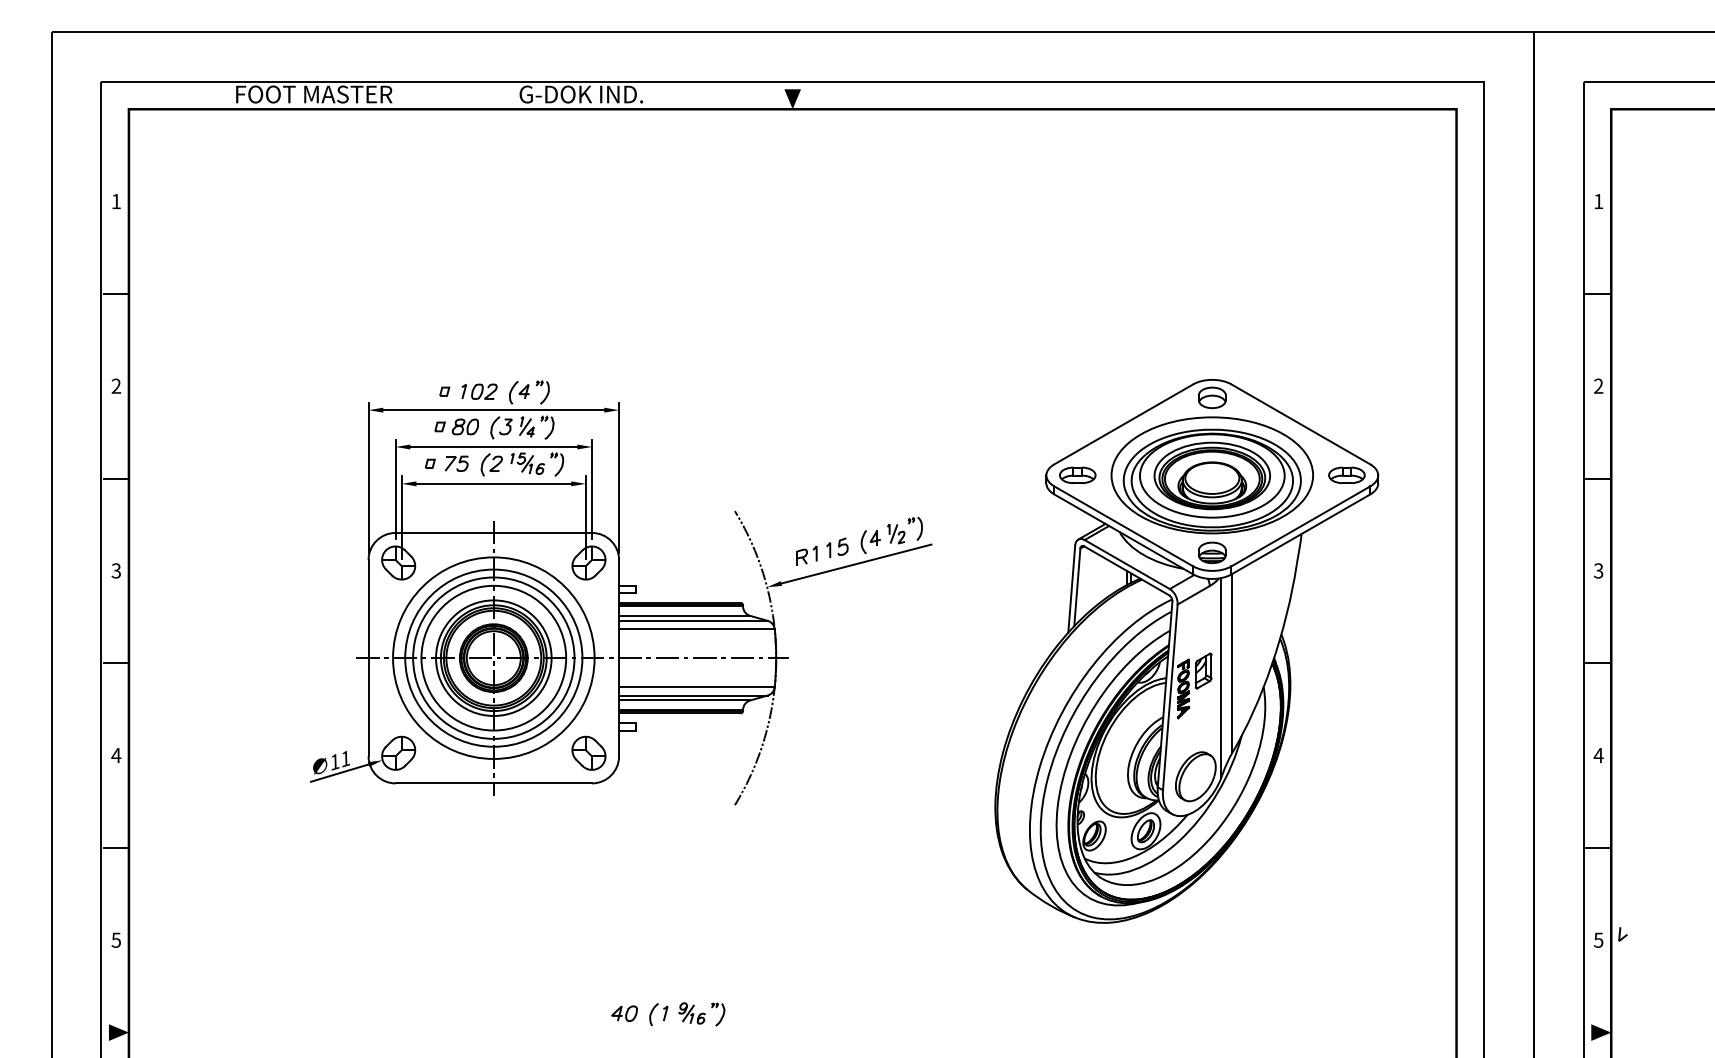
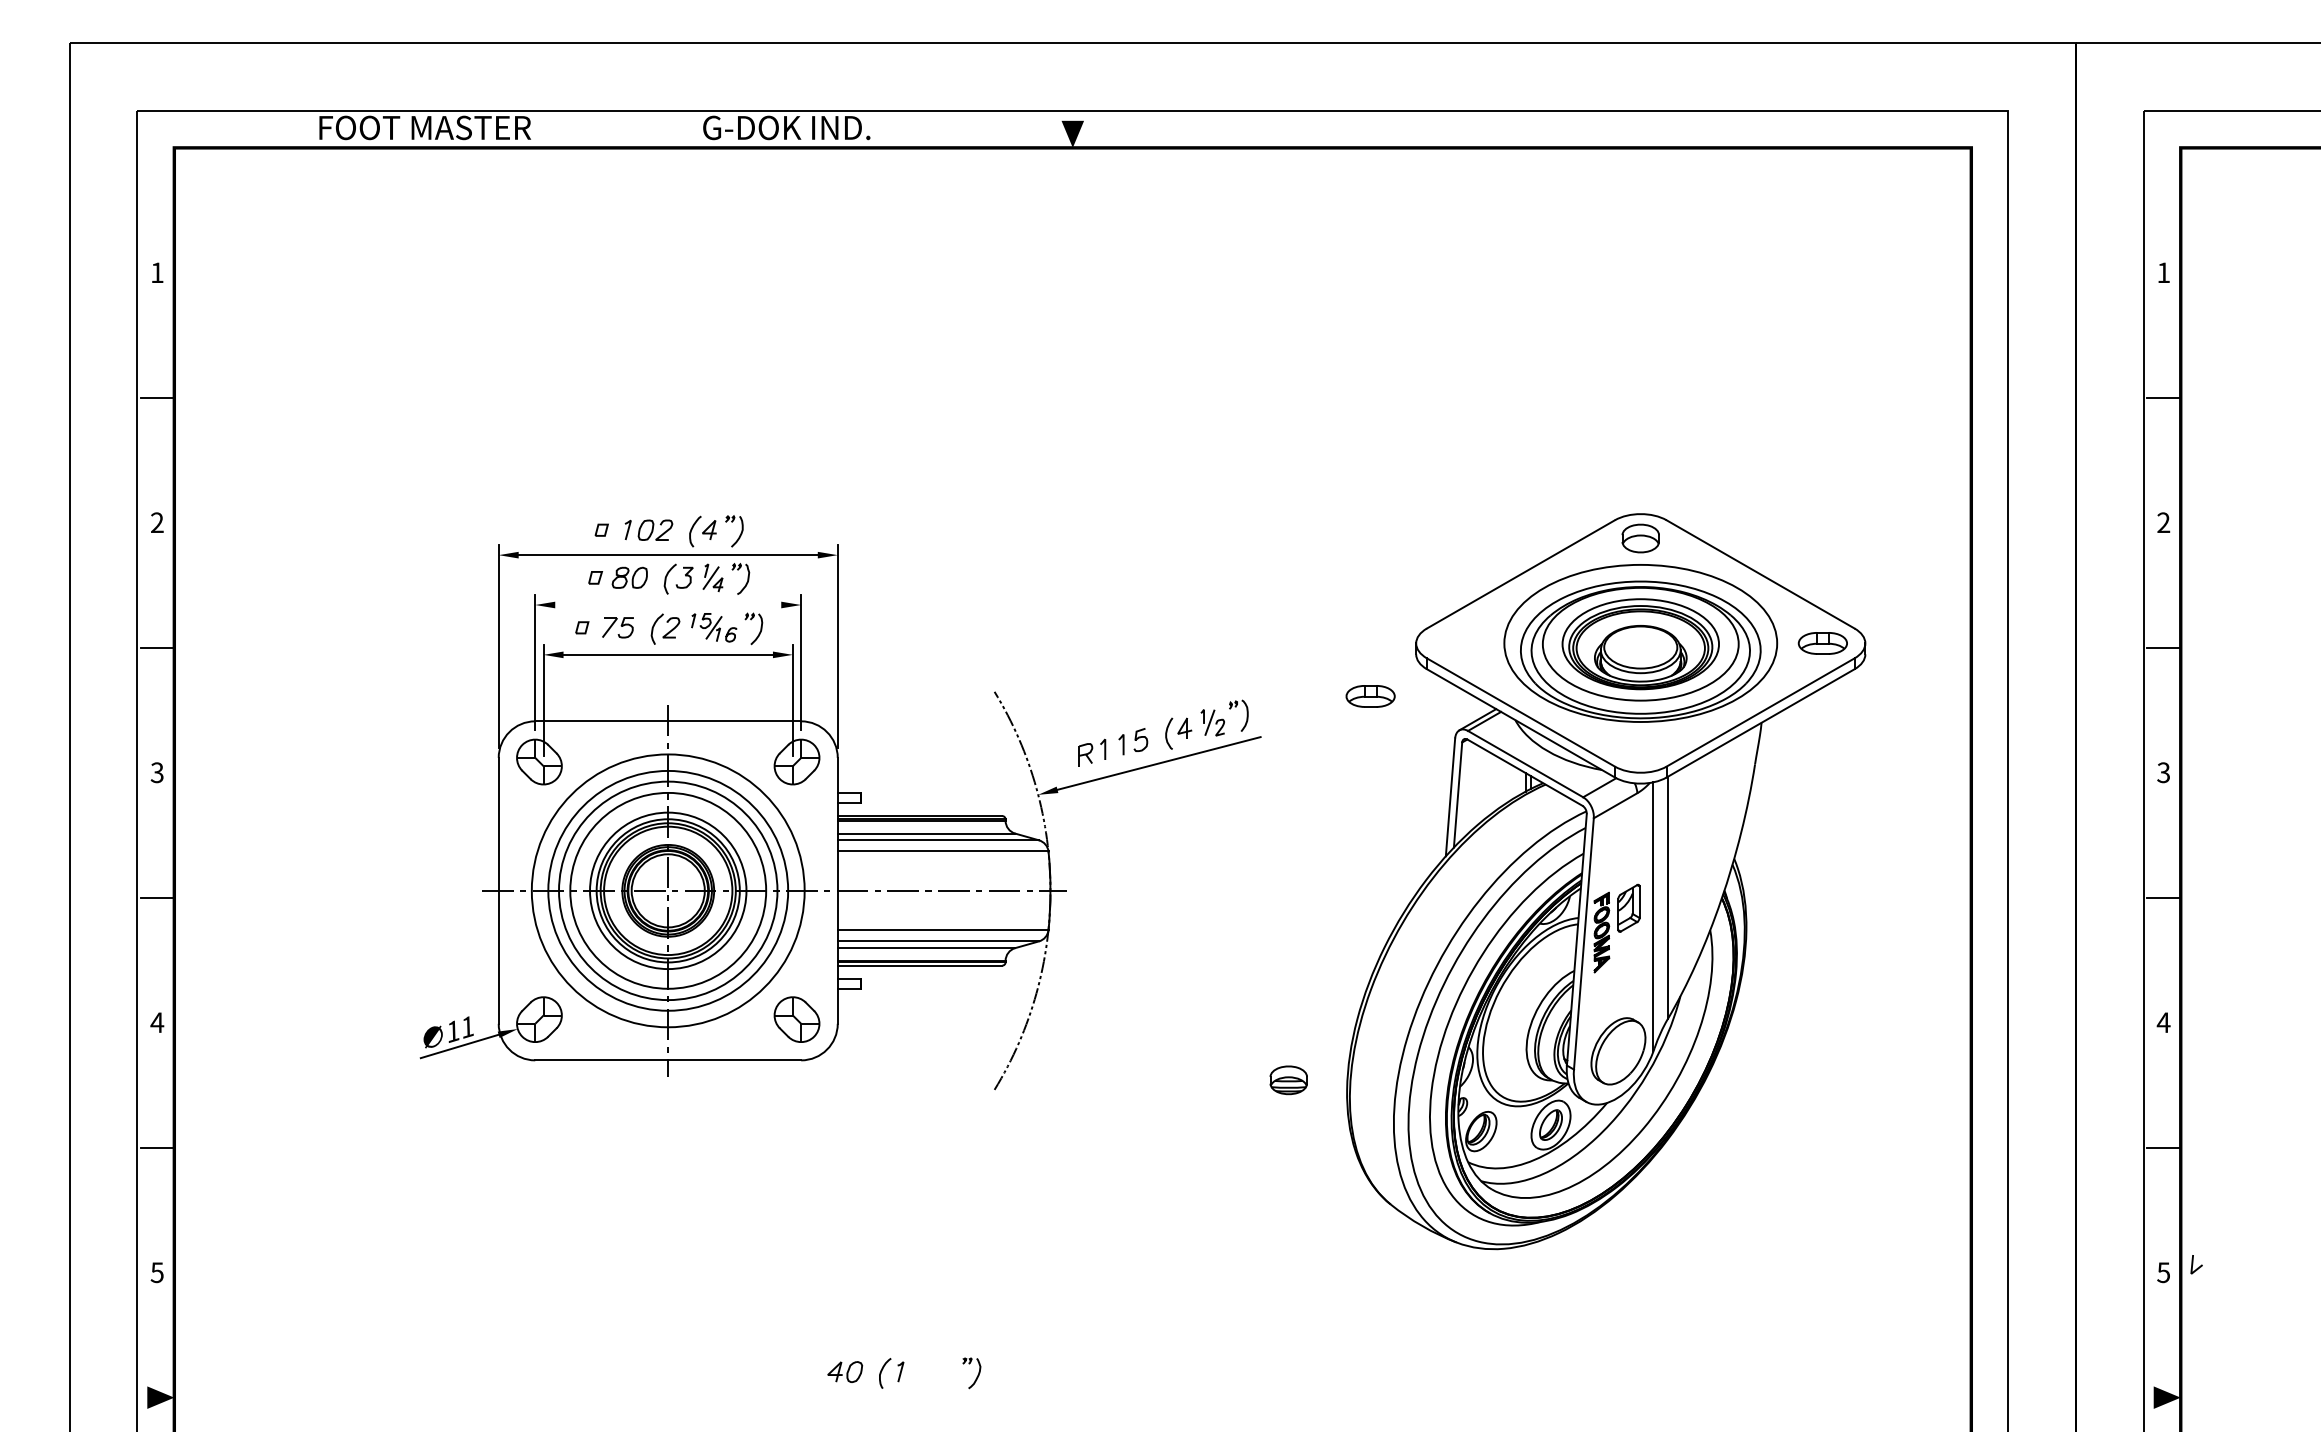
line: (494, 447) -> (668, 605), removed
part: (1077, 475) -> (1370, 696), moved
part: (1212, 553) -> (1288, 1080), moved
part: (692, 1013) -> (936, 1371), removed

